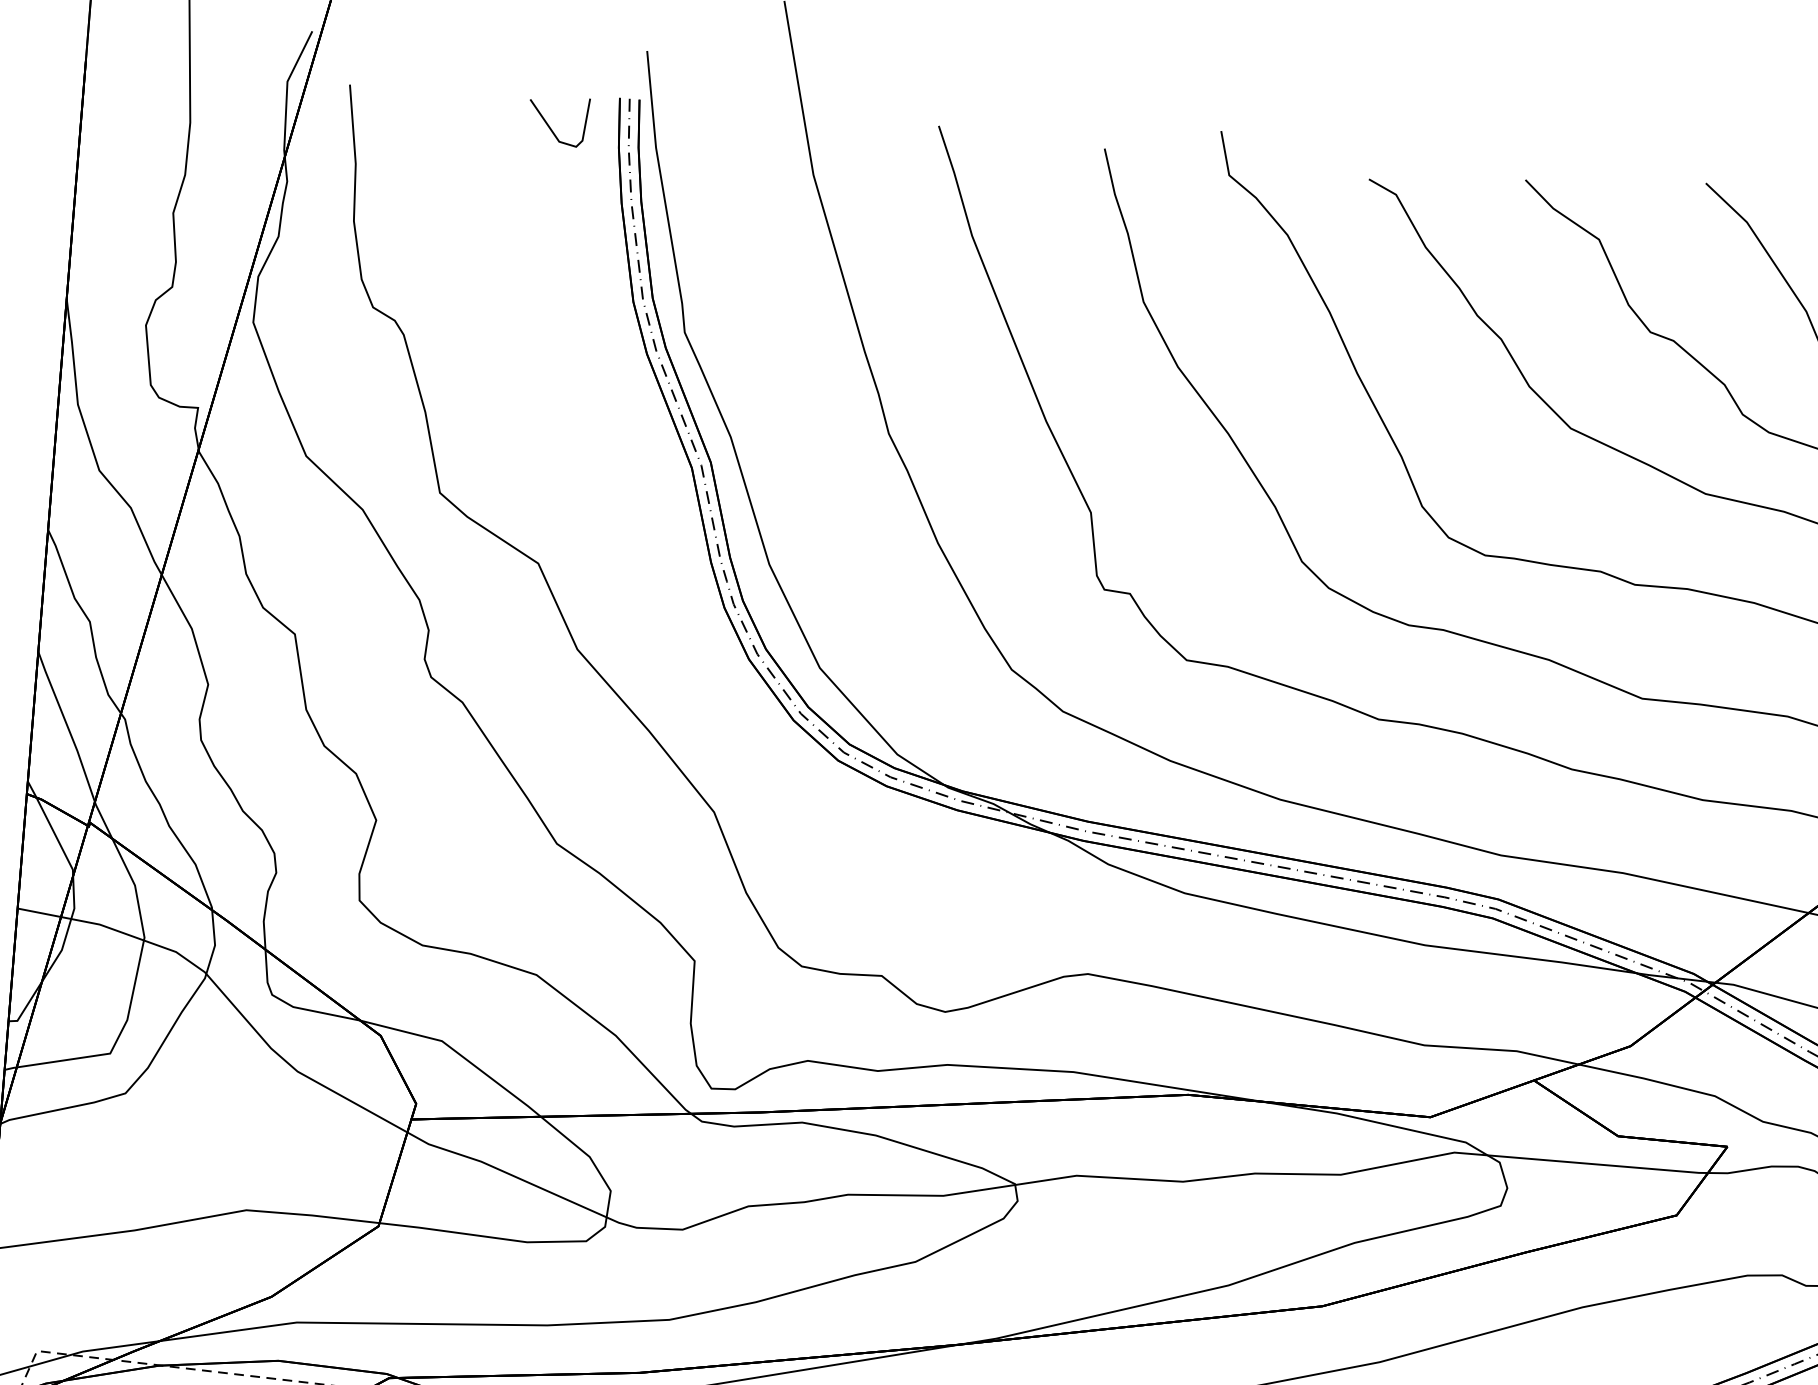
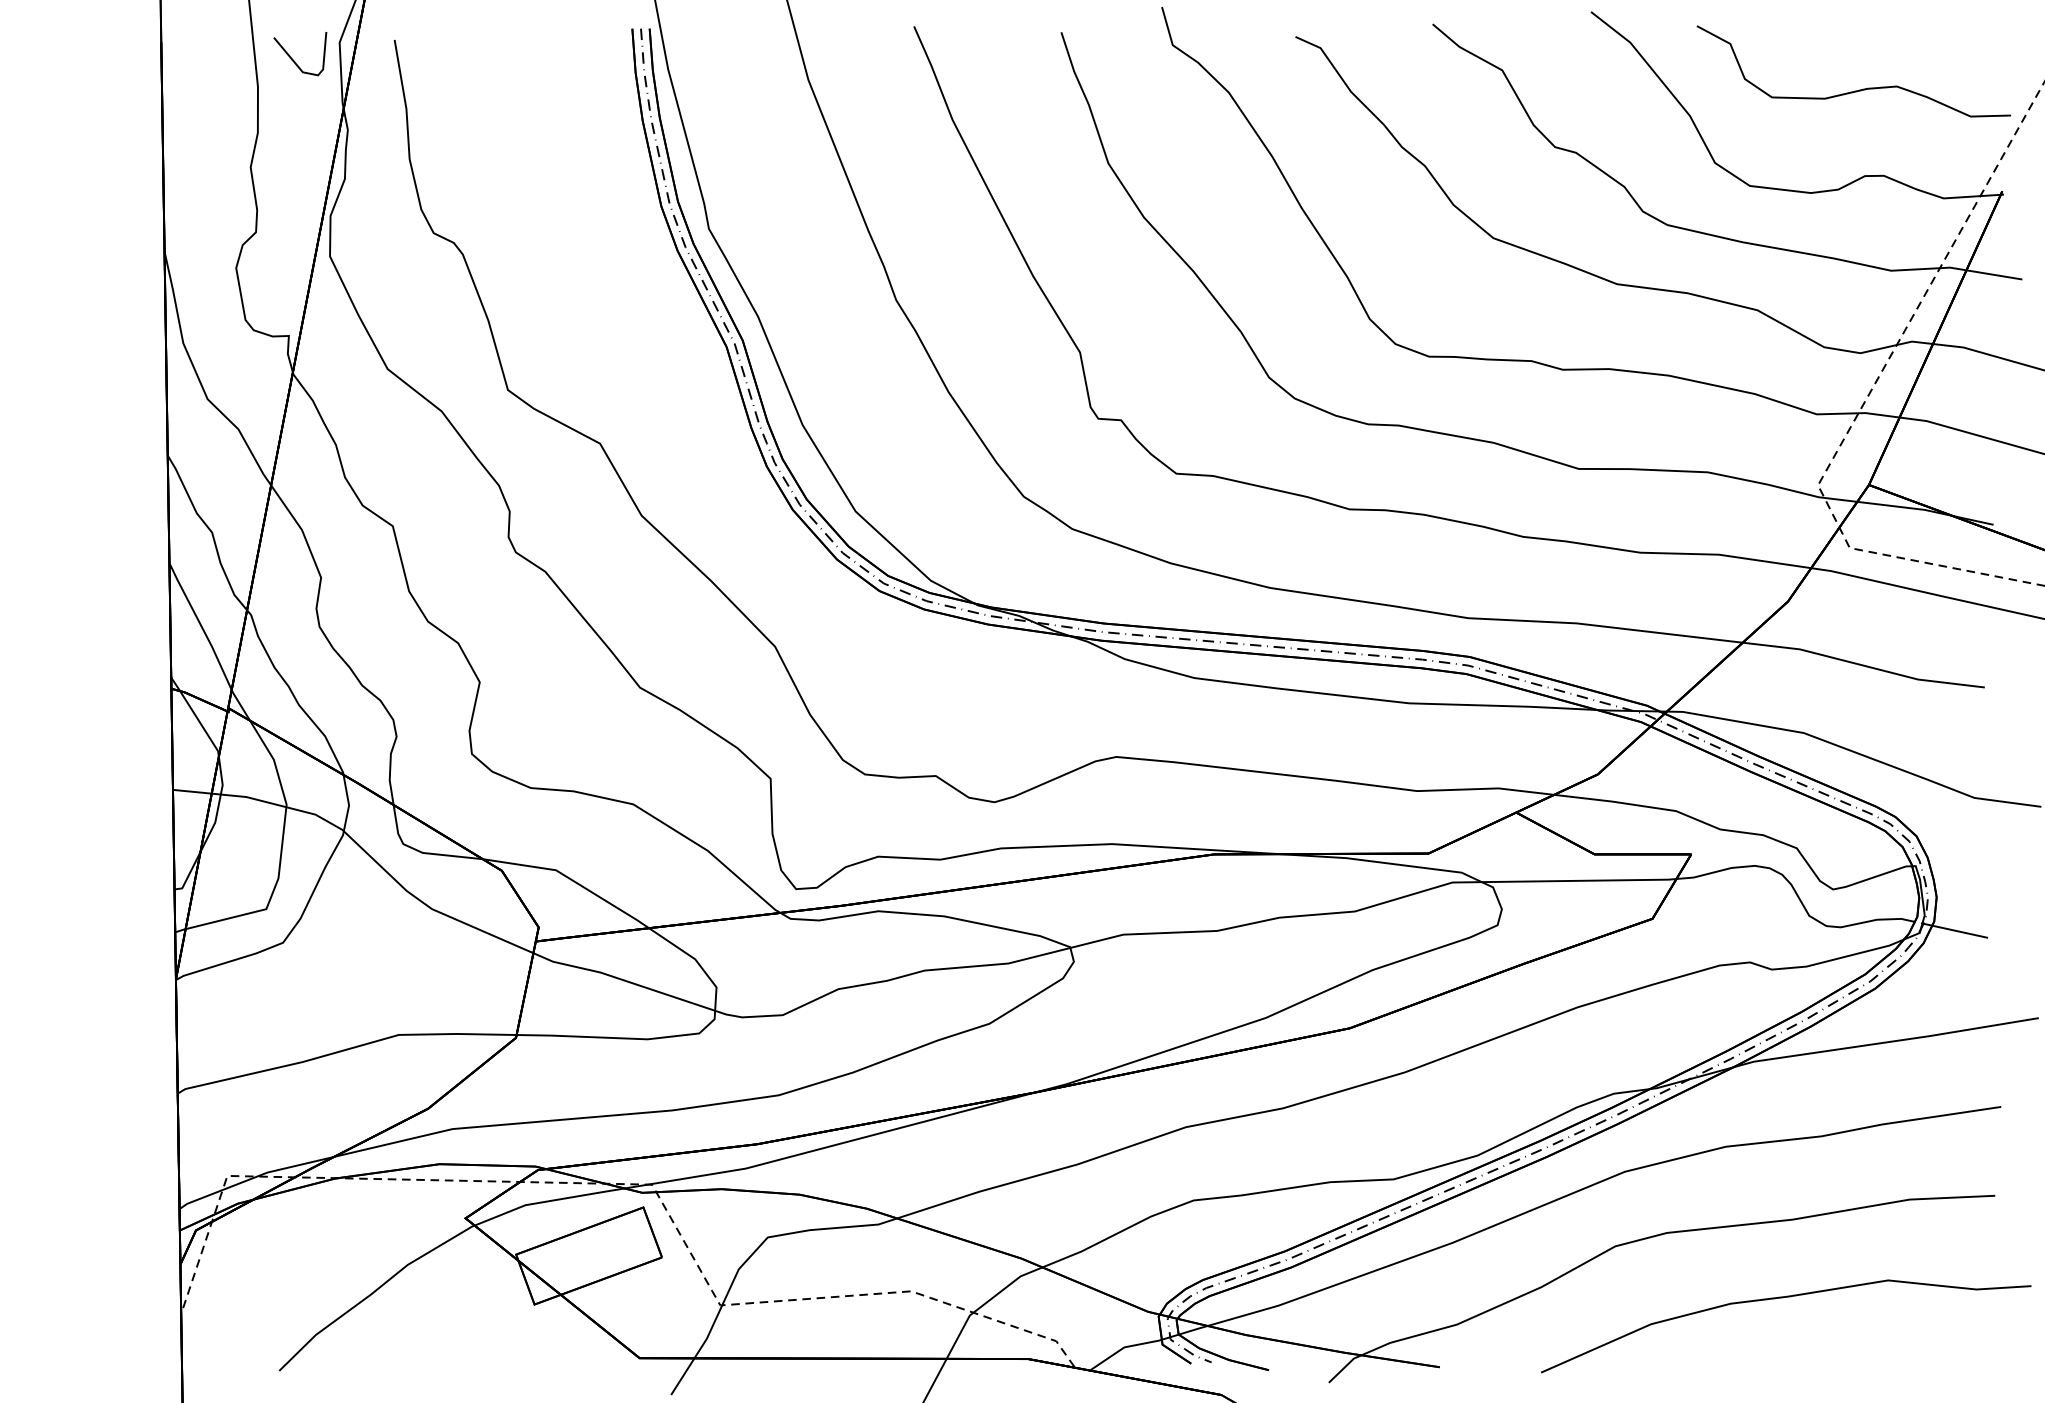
line: (551, 127) -> (294, 60), moved

